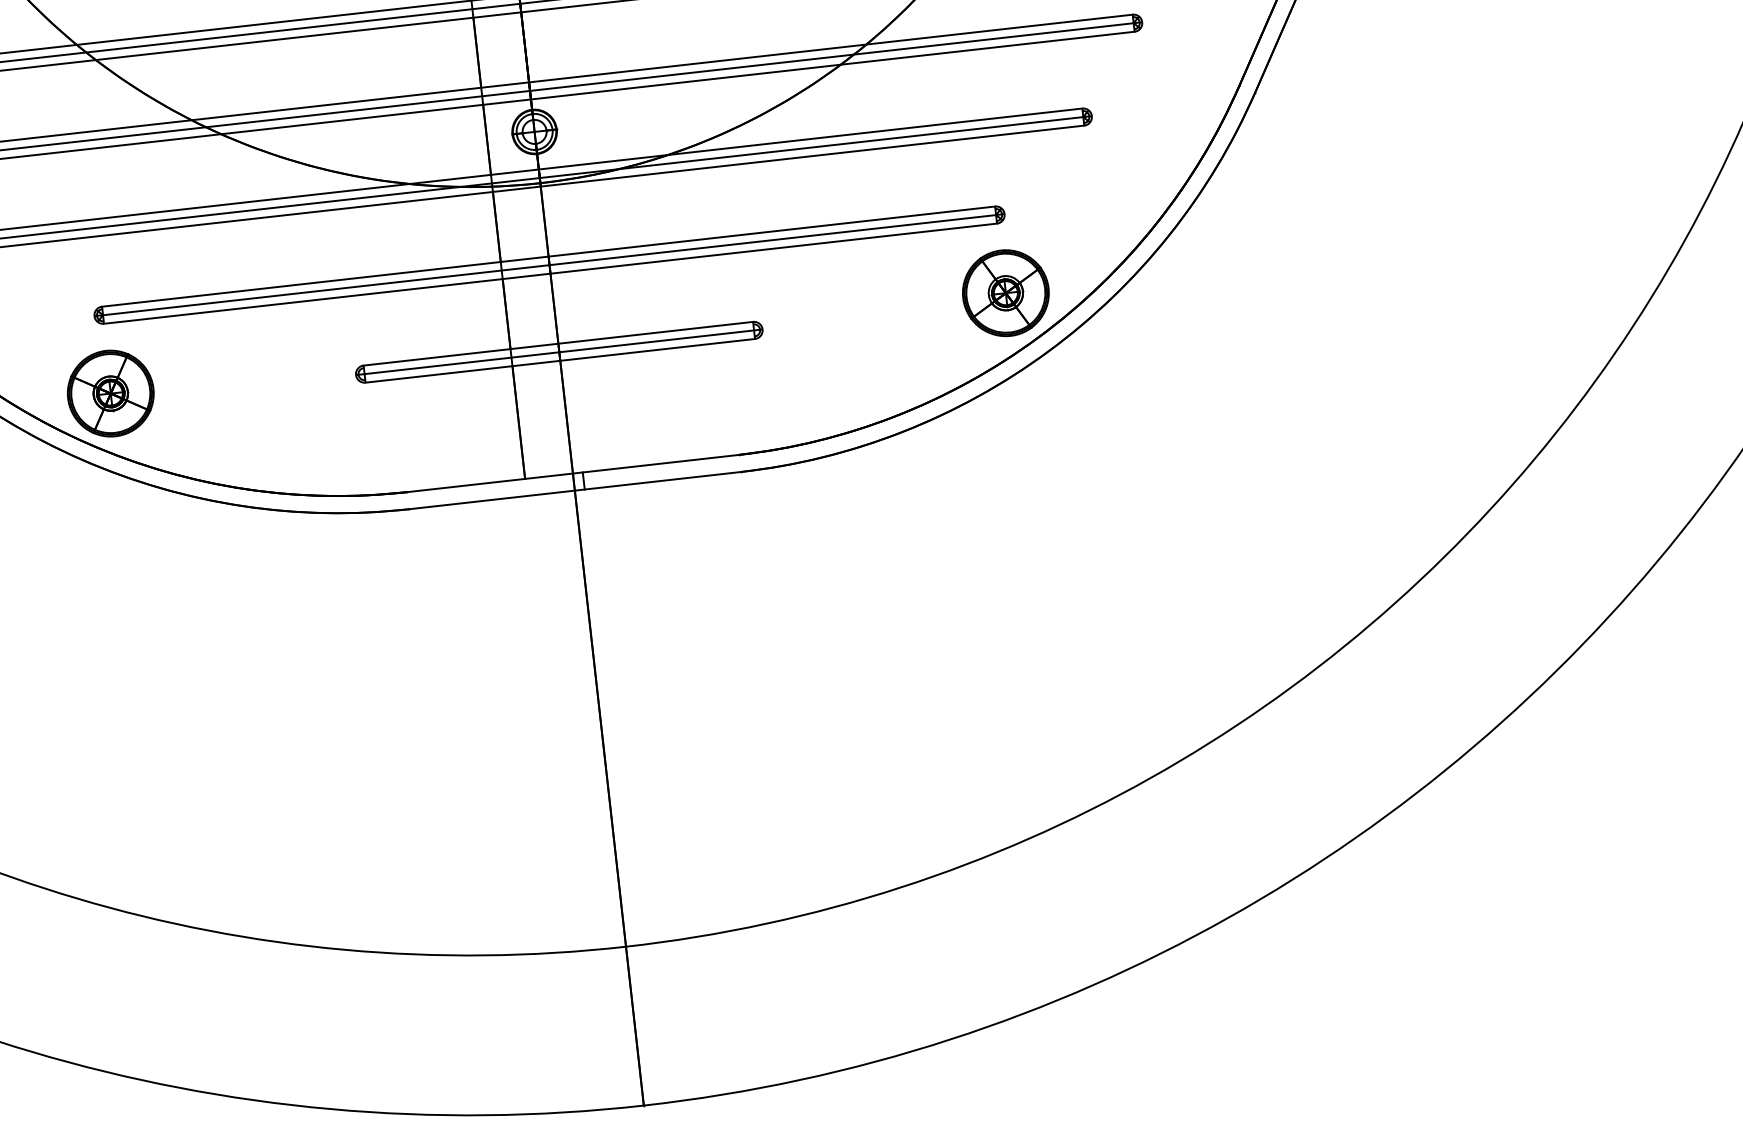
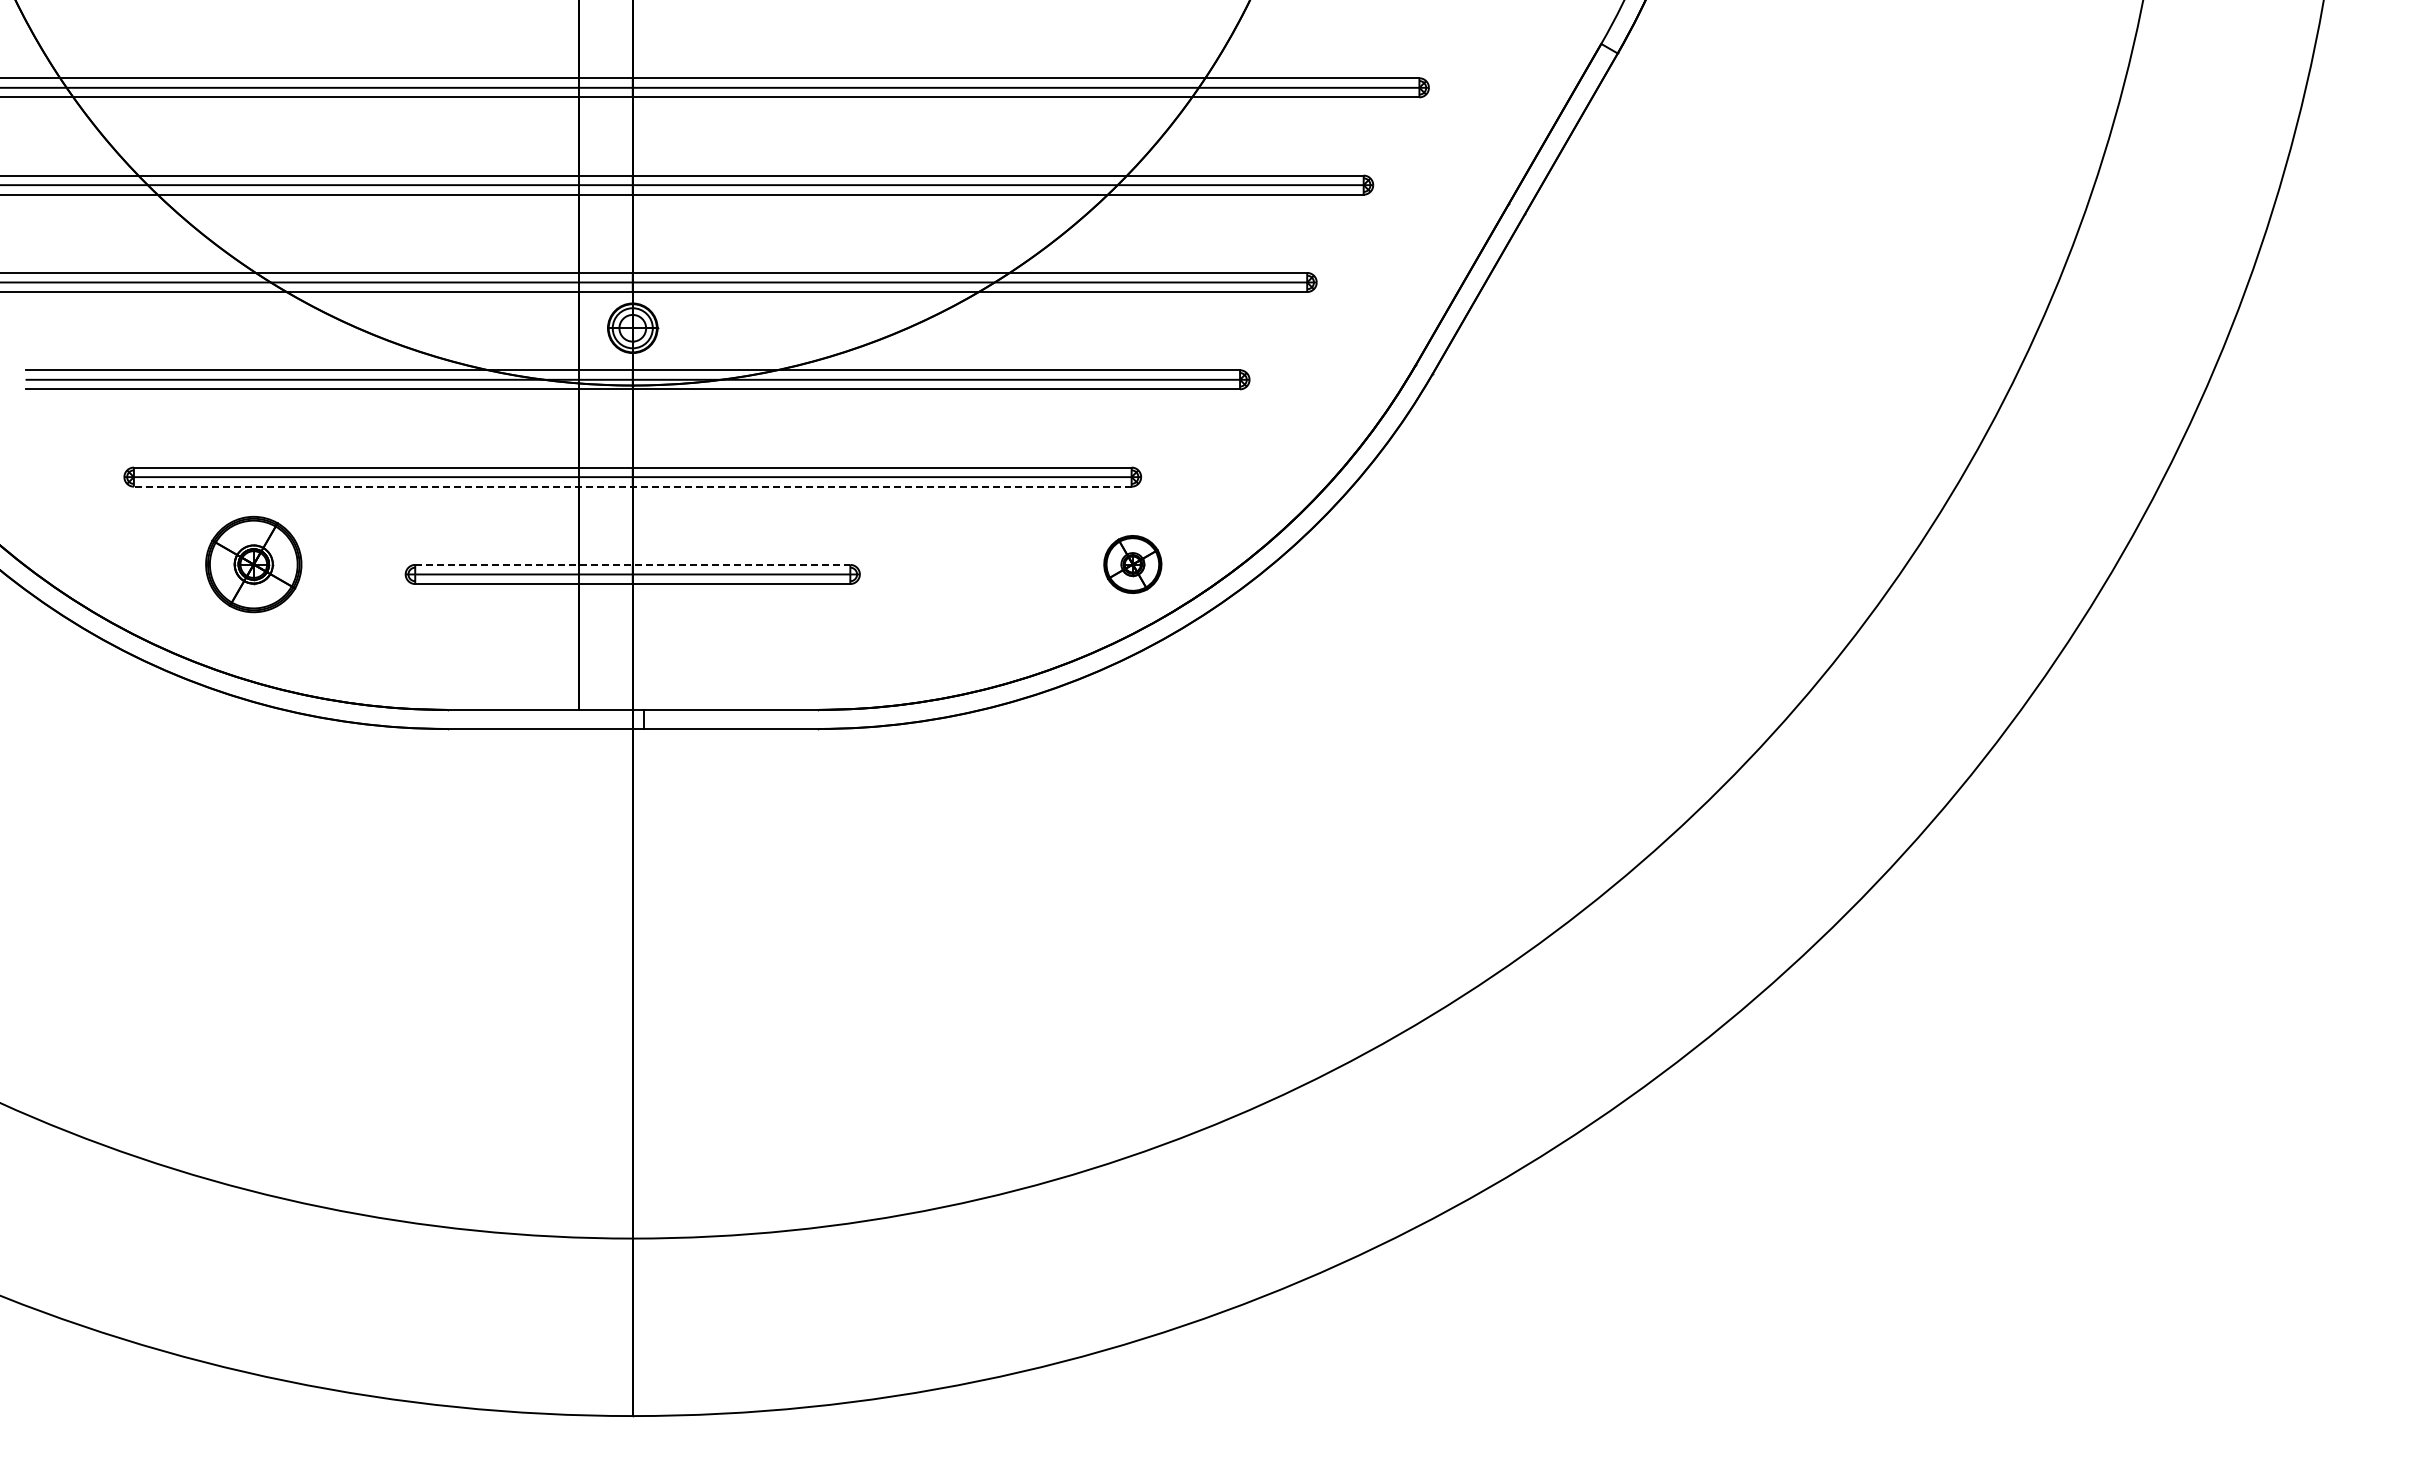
line: (550, 273) -> (632, 486), solid -> dashed
part: (1005, 293) -> (1132, 564), size x0.6
line: (558, 343) -> (632, 564), solid -> dashed
part: (110, 393) -> (253, 564), moved

